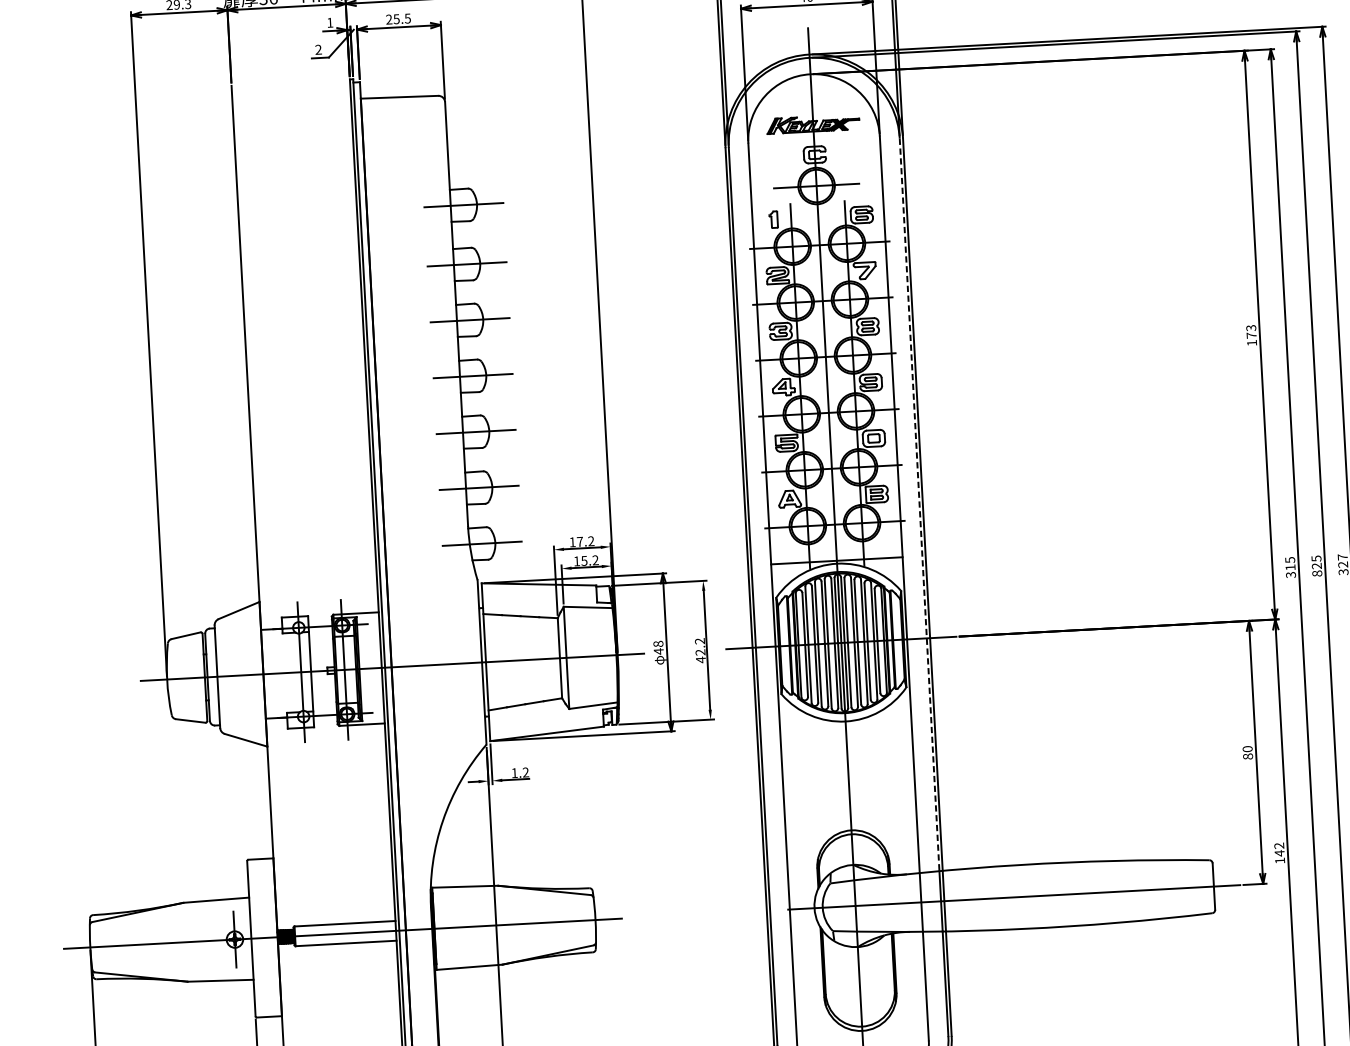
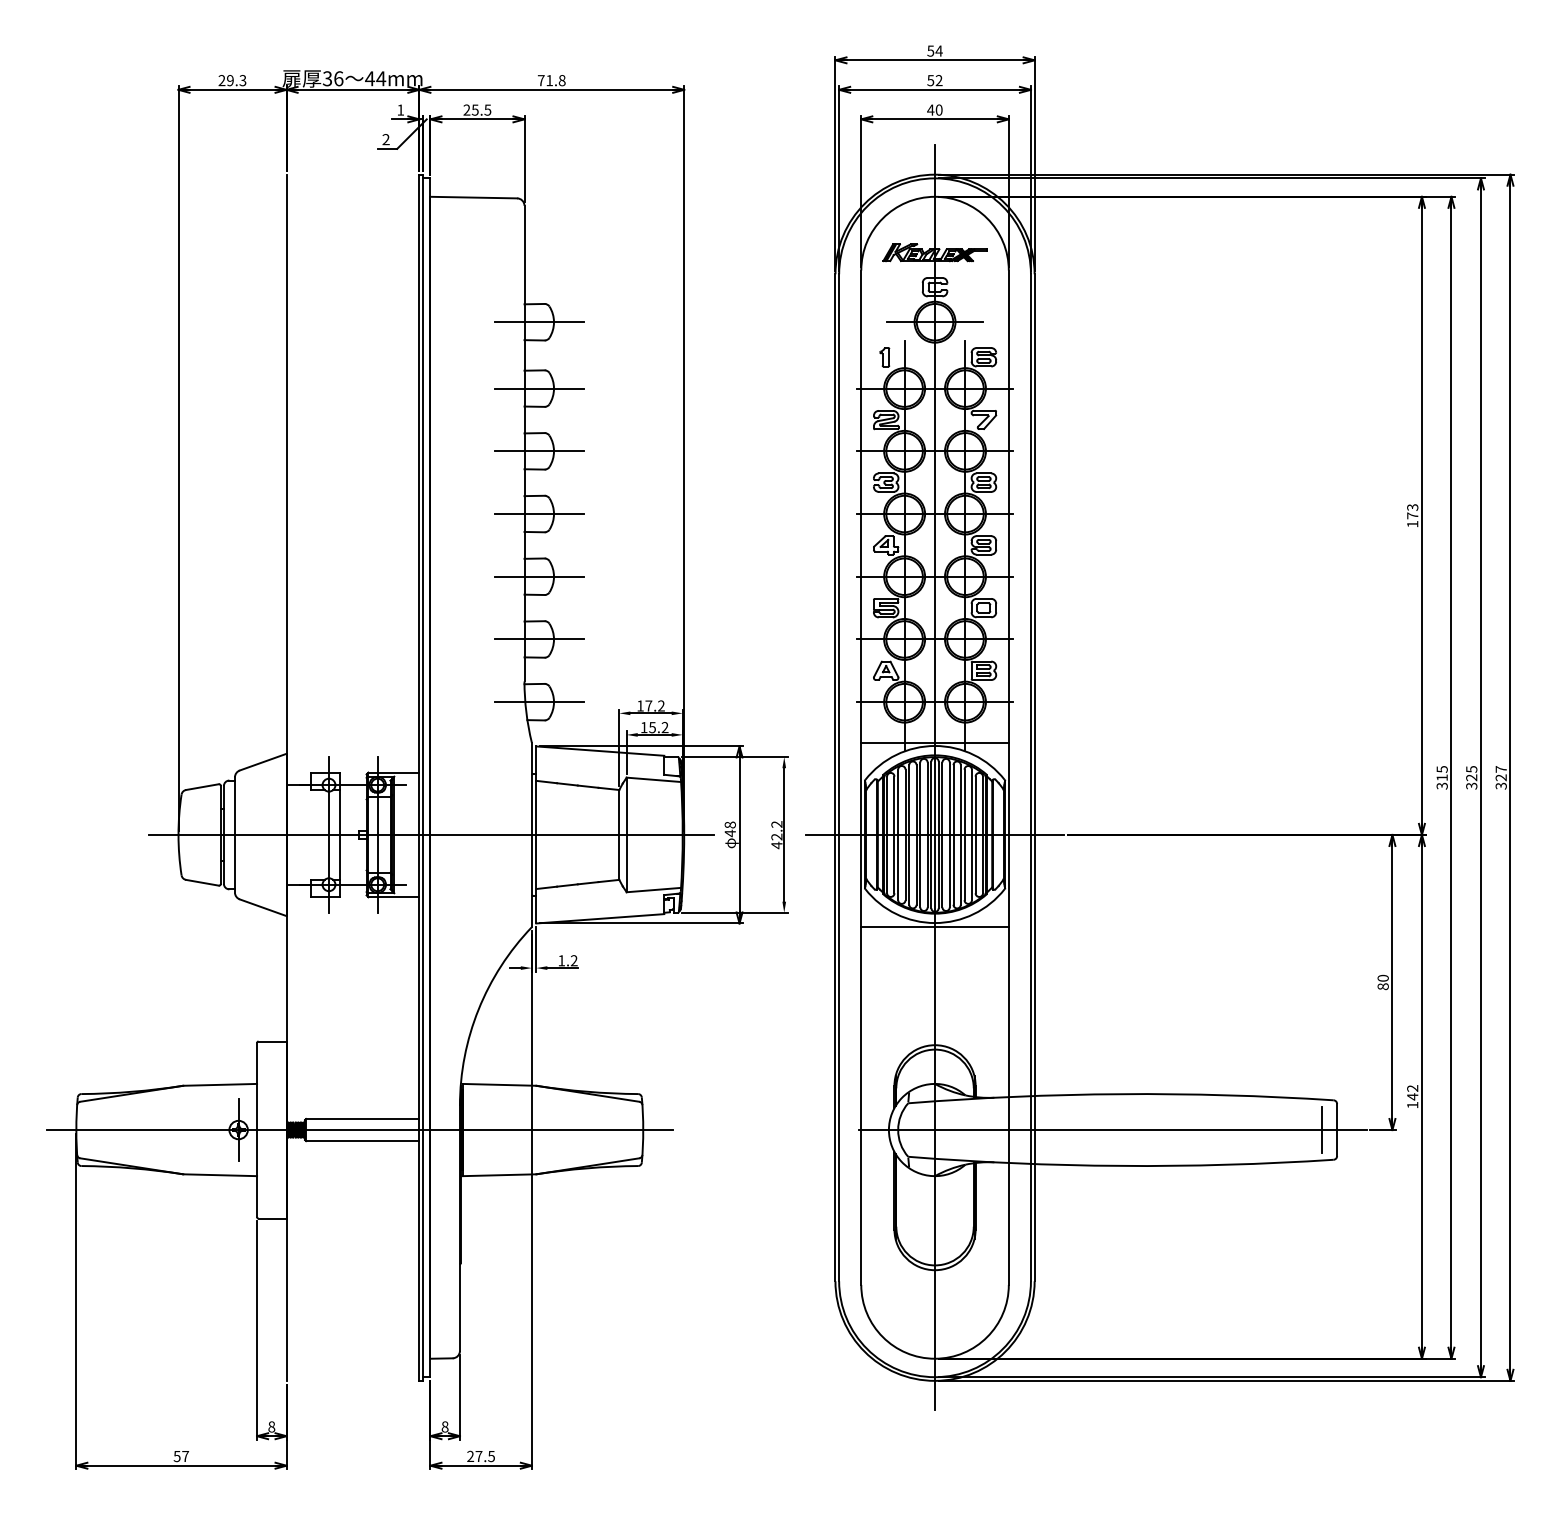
line: (919, 505) -> (1030, 685), dashed -> solid
text: (1317, 573) -> (1471, 785), 825 -> 325
line: (845, 725) -> (934, 927), added
line: (1200, 886) -> (1322, 1129), added

